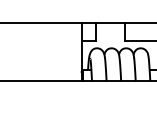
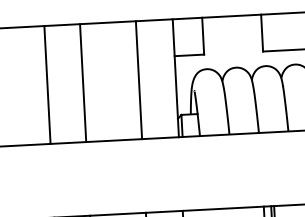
line: (18, 51) -> (48, 83), added
line: (35, 51) -> (82, 82), added
line: (63, 51) -> (139, 79), added

